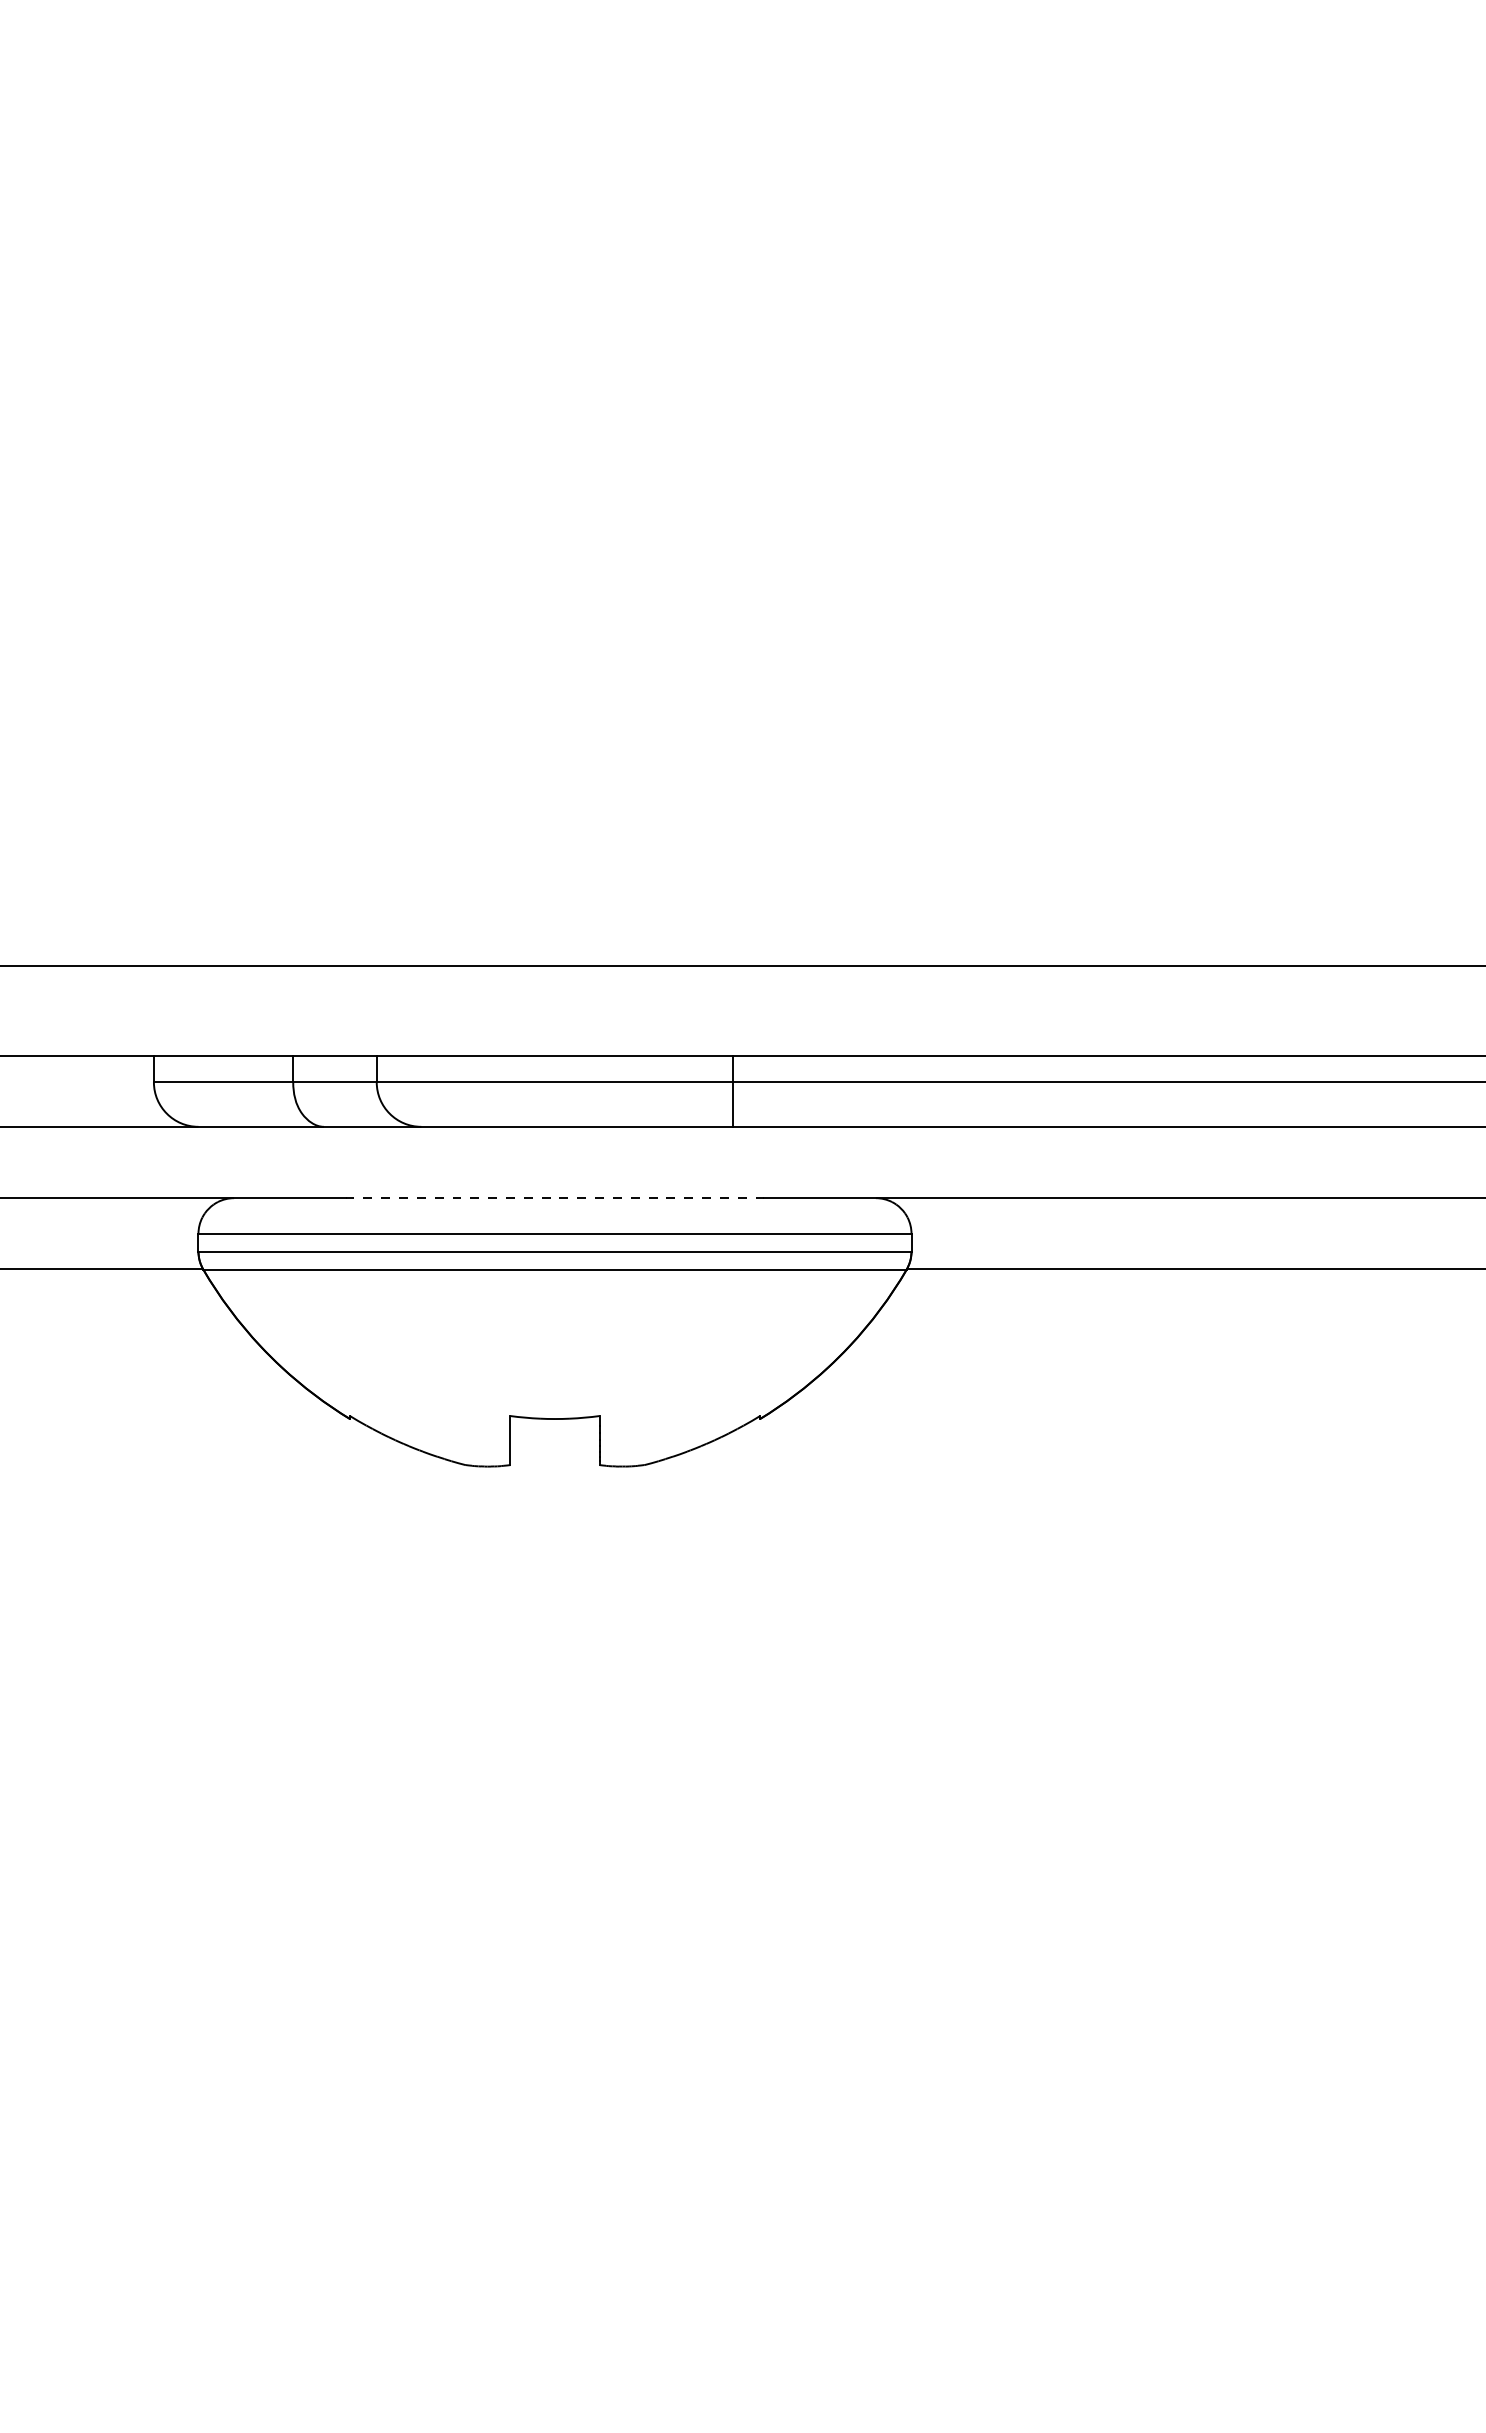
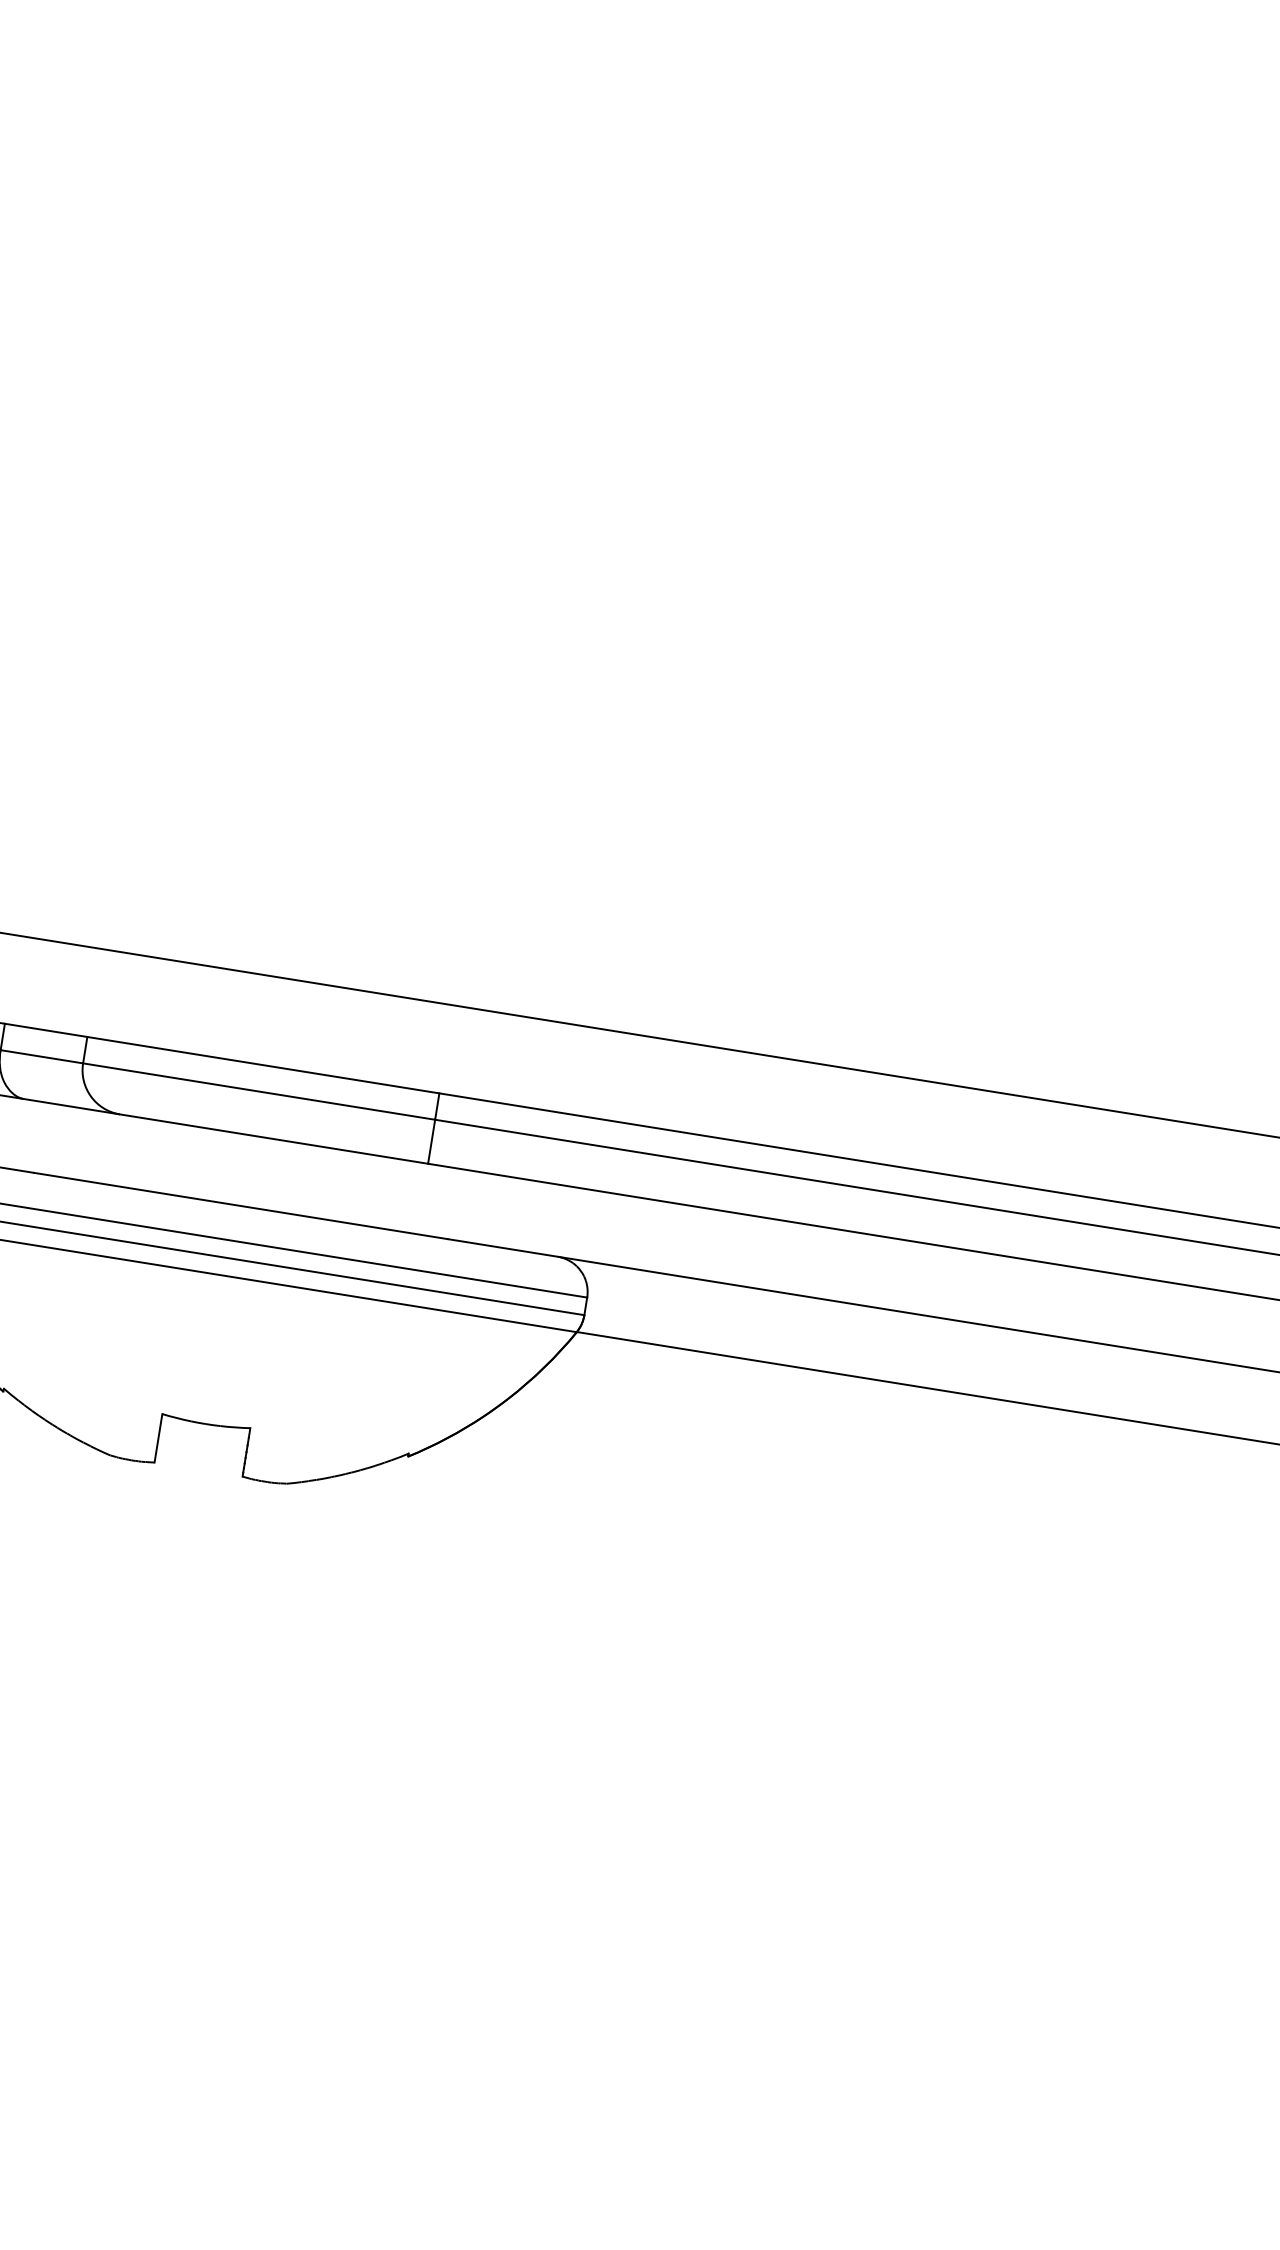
line: (555, 1198) -> (241, 1206), dashed -> solid

